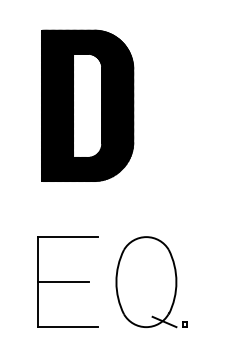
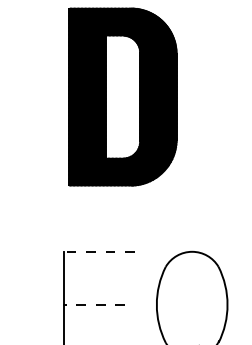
line: (67, 237) -> (99, 252), solid -> dashed
line: (63, 282) -> (94, 305), solid -> dashed

